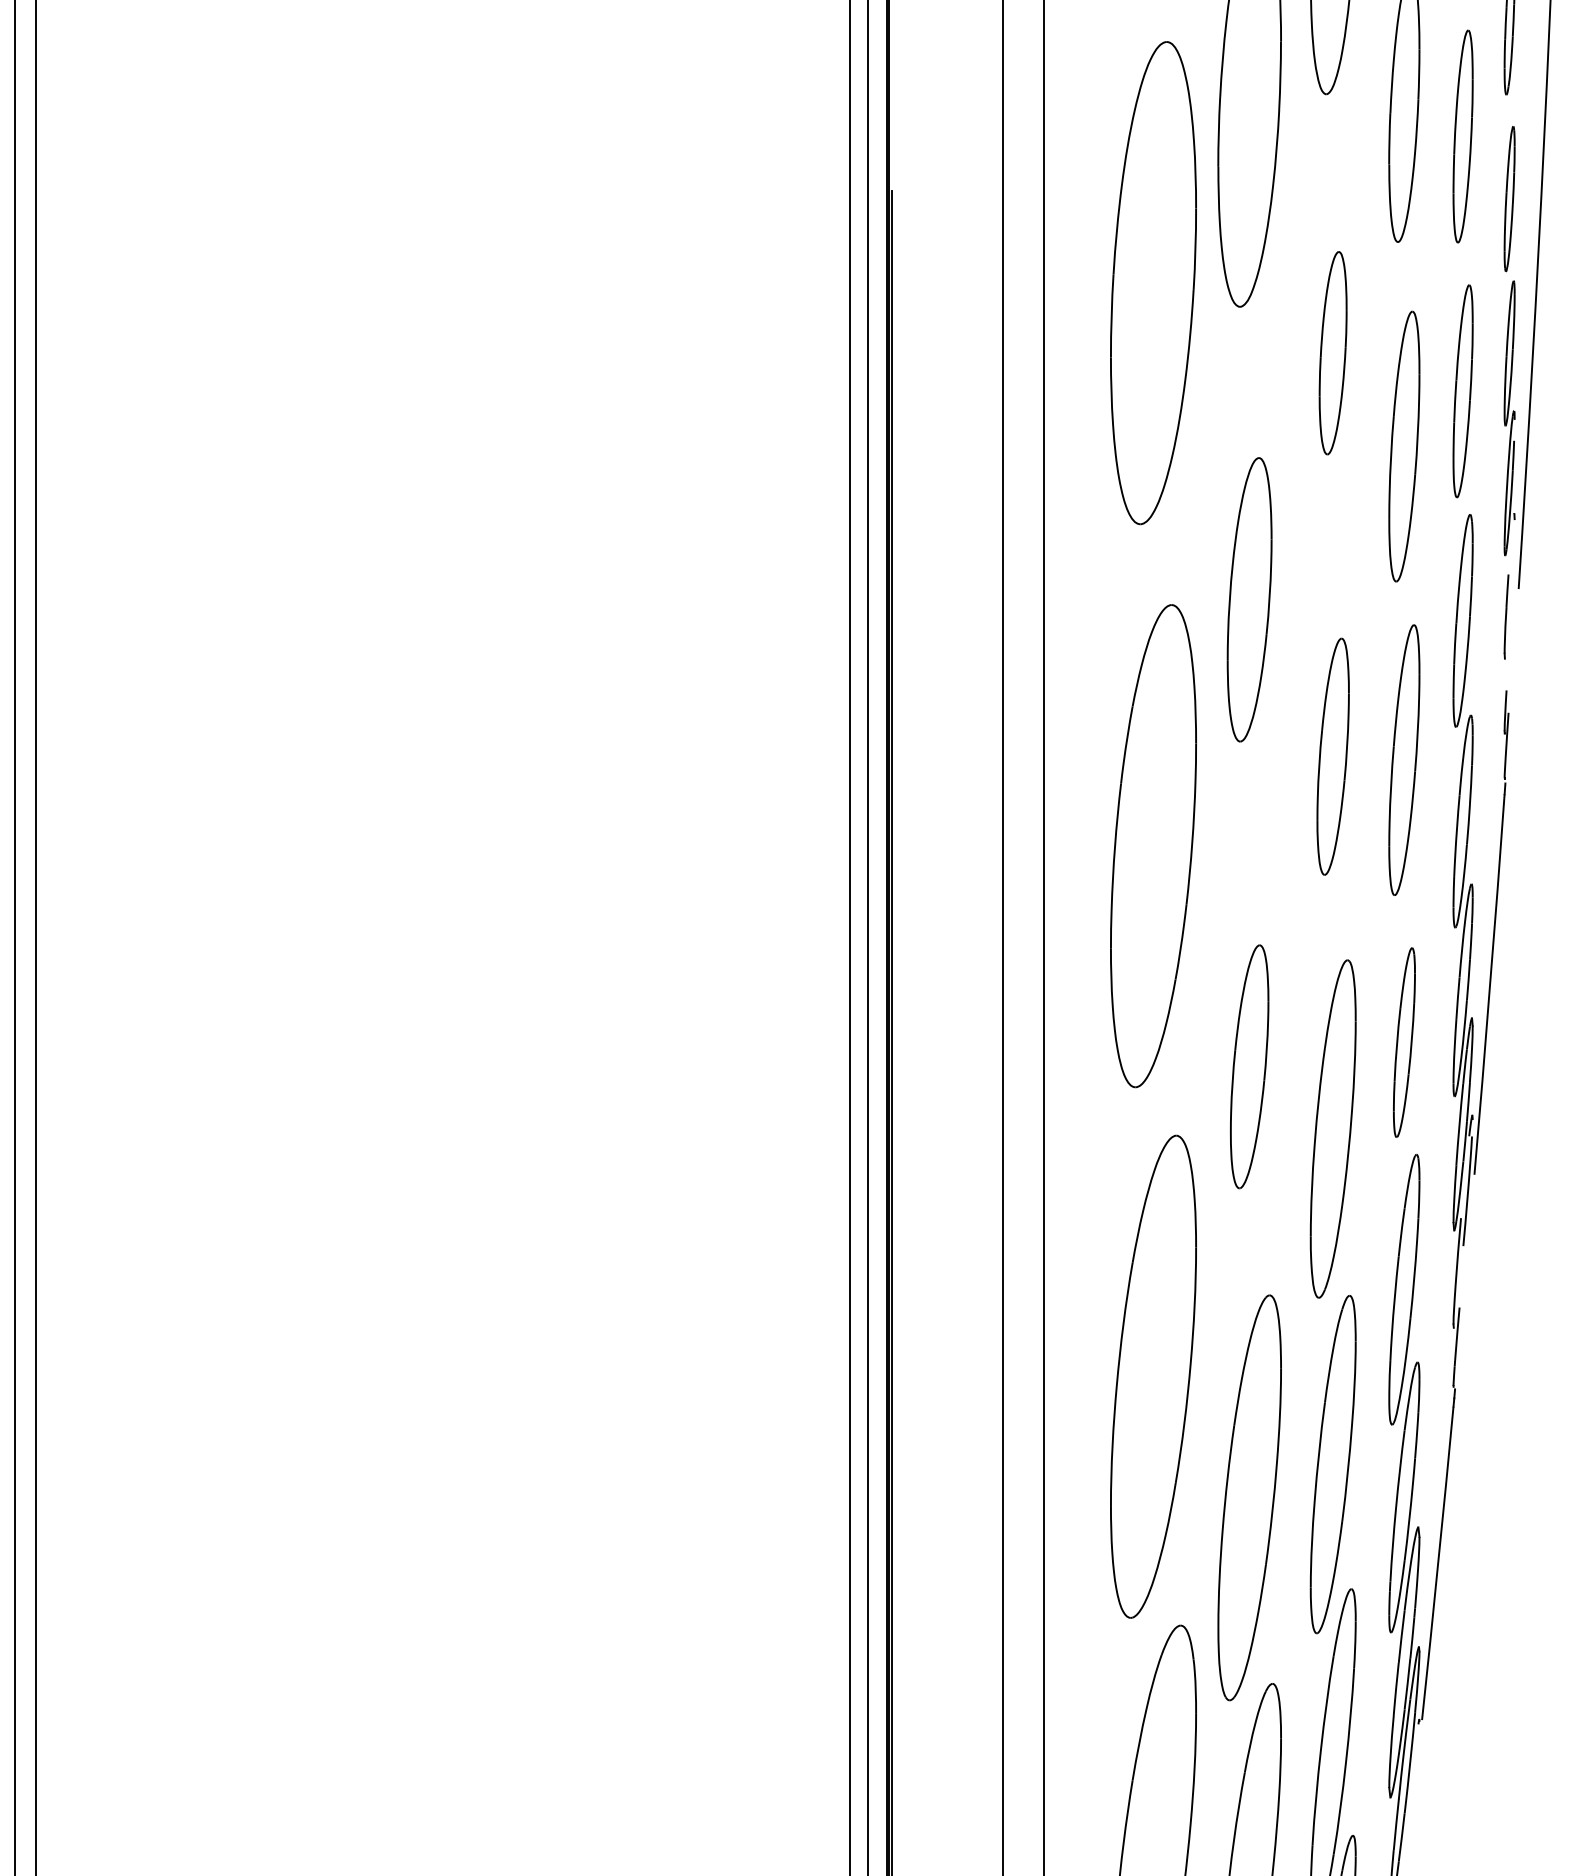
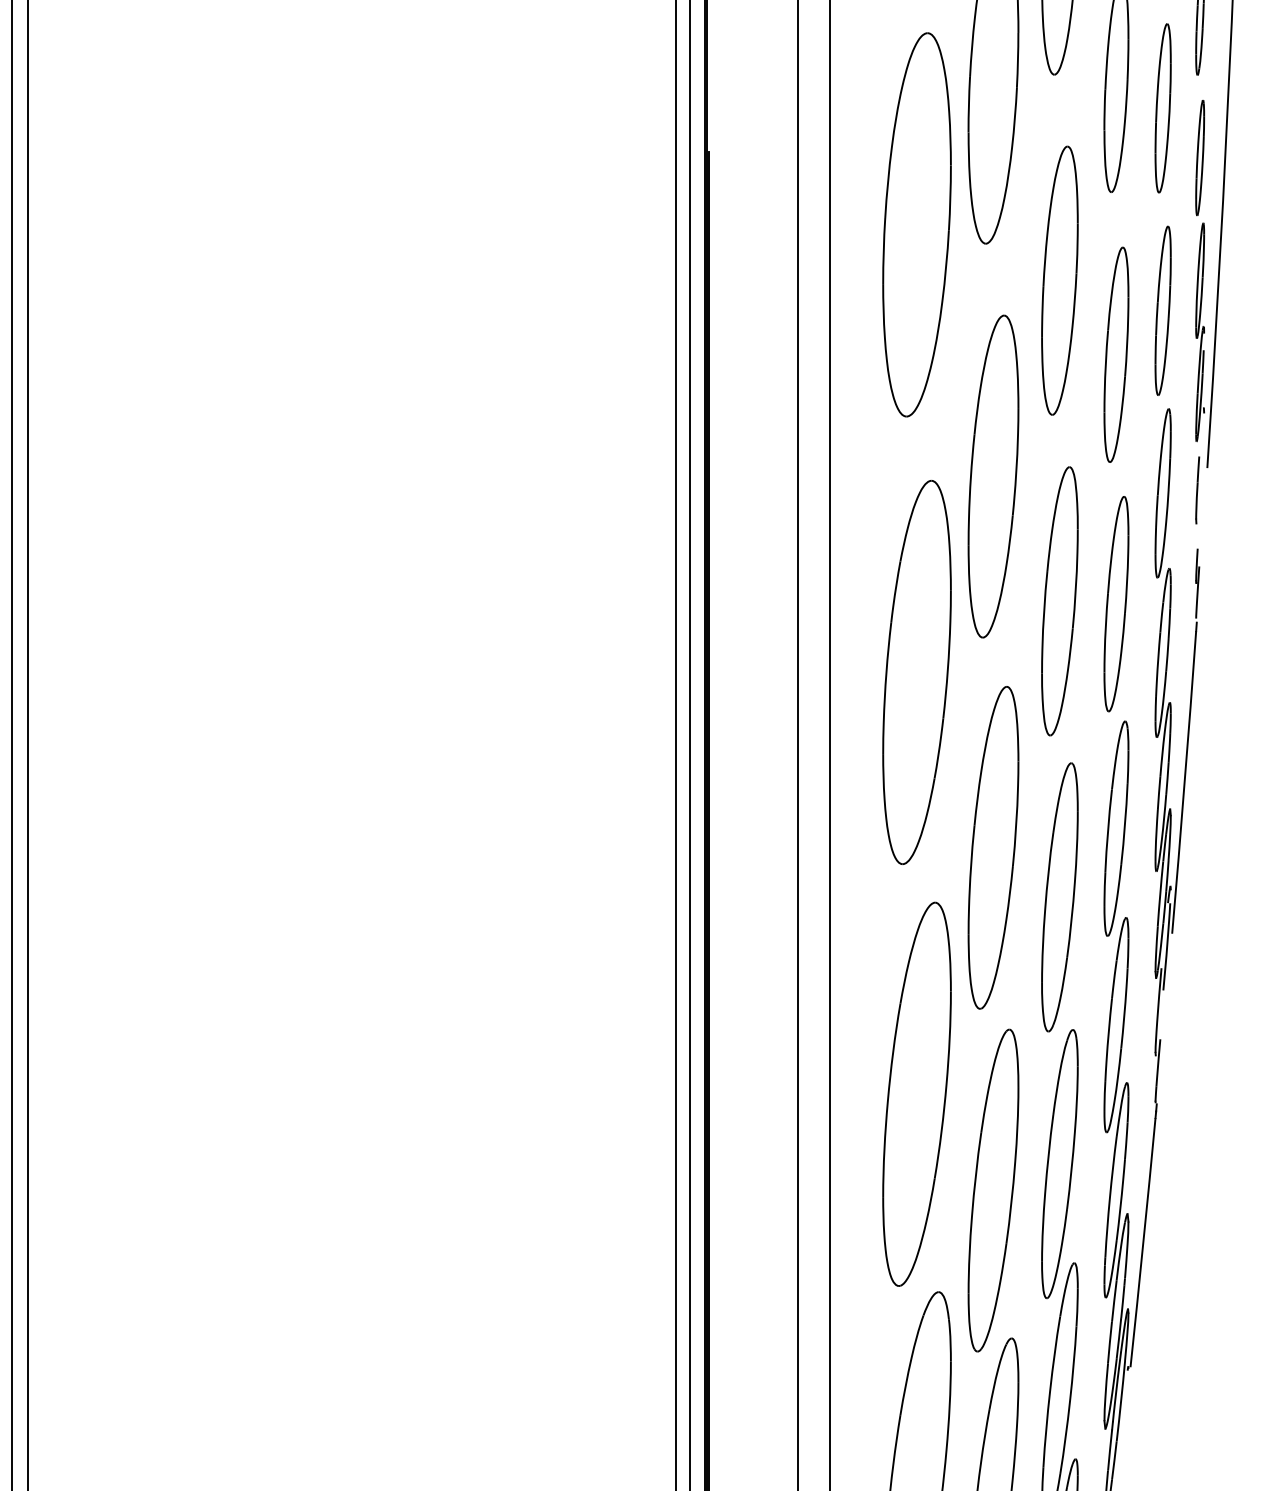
part: (1332, 352) -> (1059, 280), size x1.67
part: (1249, 599) -> (993, 476), size x1.43
part: (1332, 756) -> (1059, 601), size x1.43
part: (1404, 1042) -> (1116, 828), size x1.43
part: (1249, 1066) -> (993, 847), size x1.67

